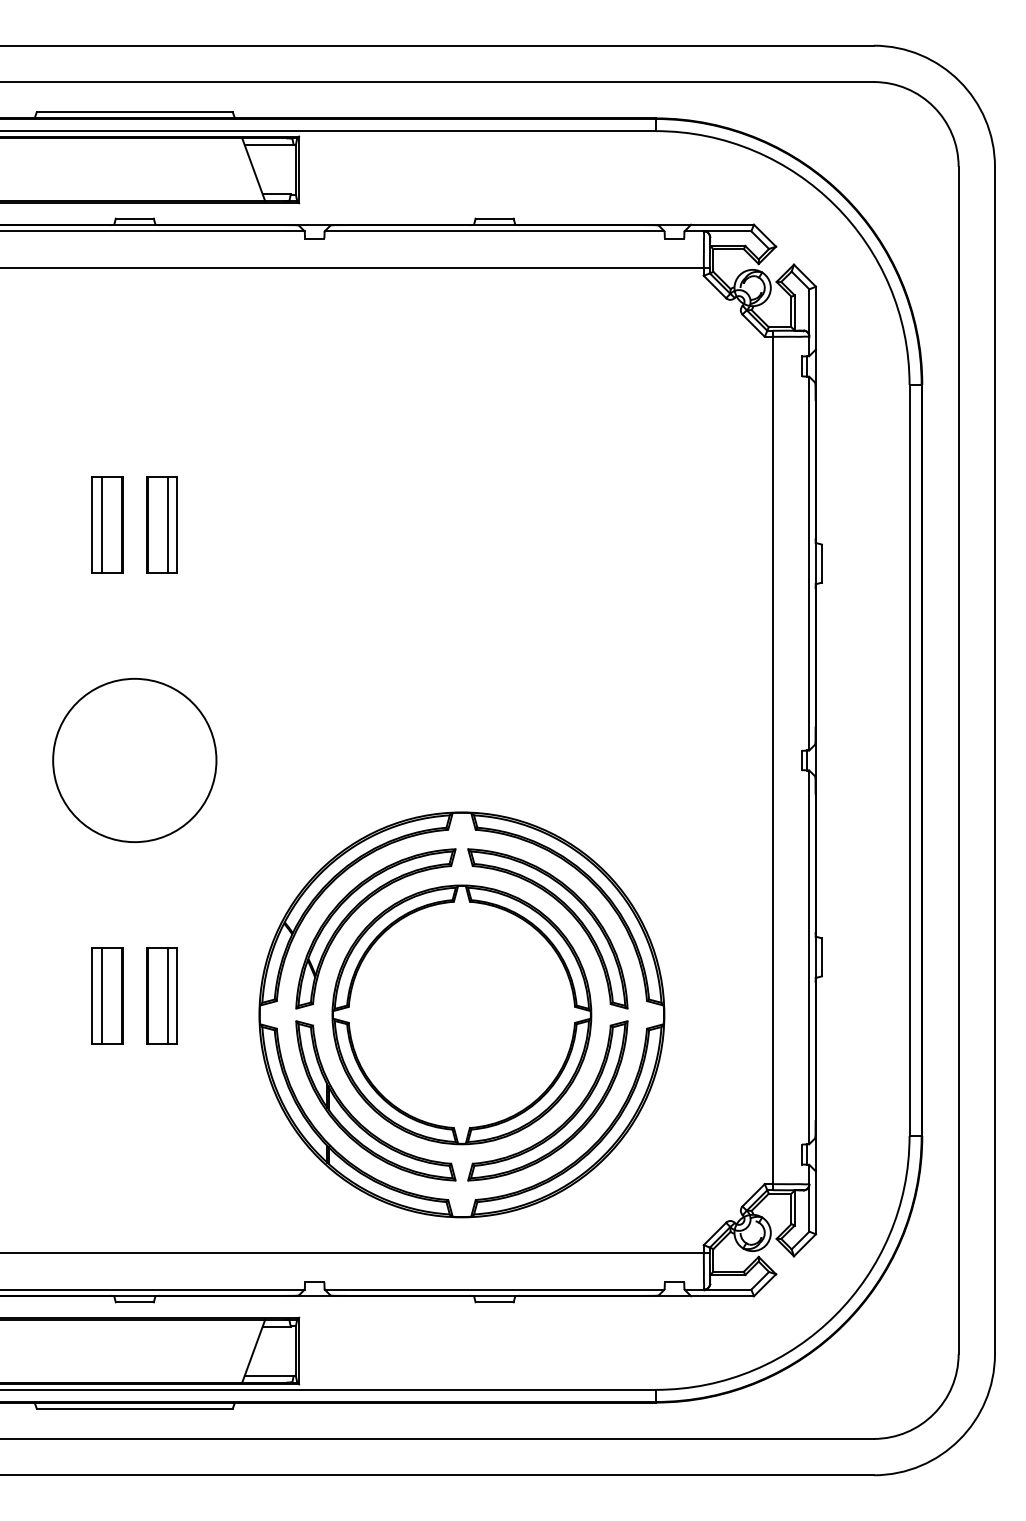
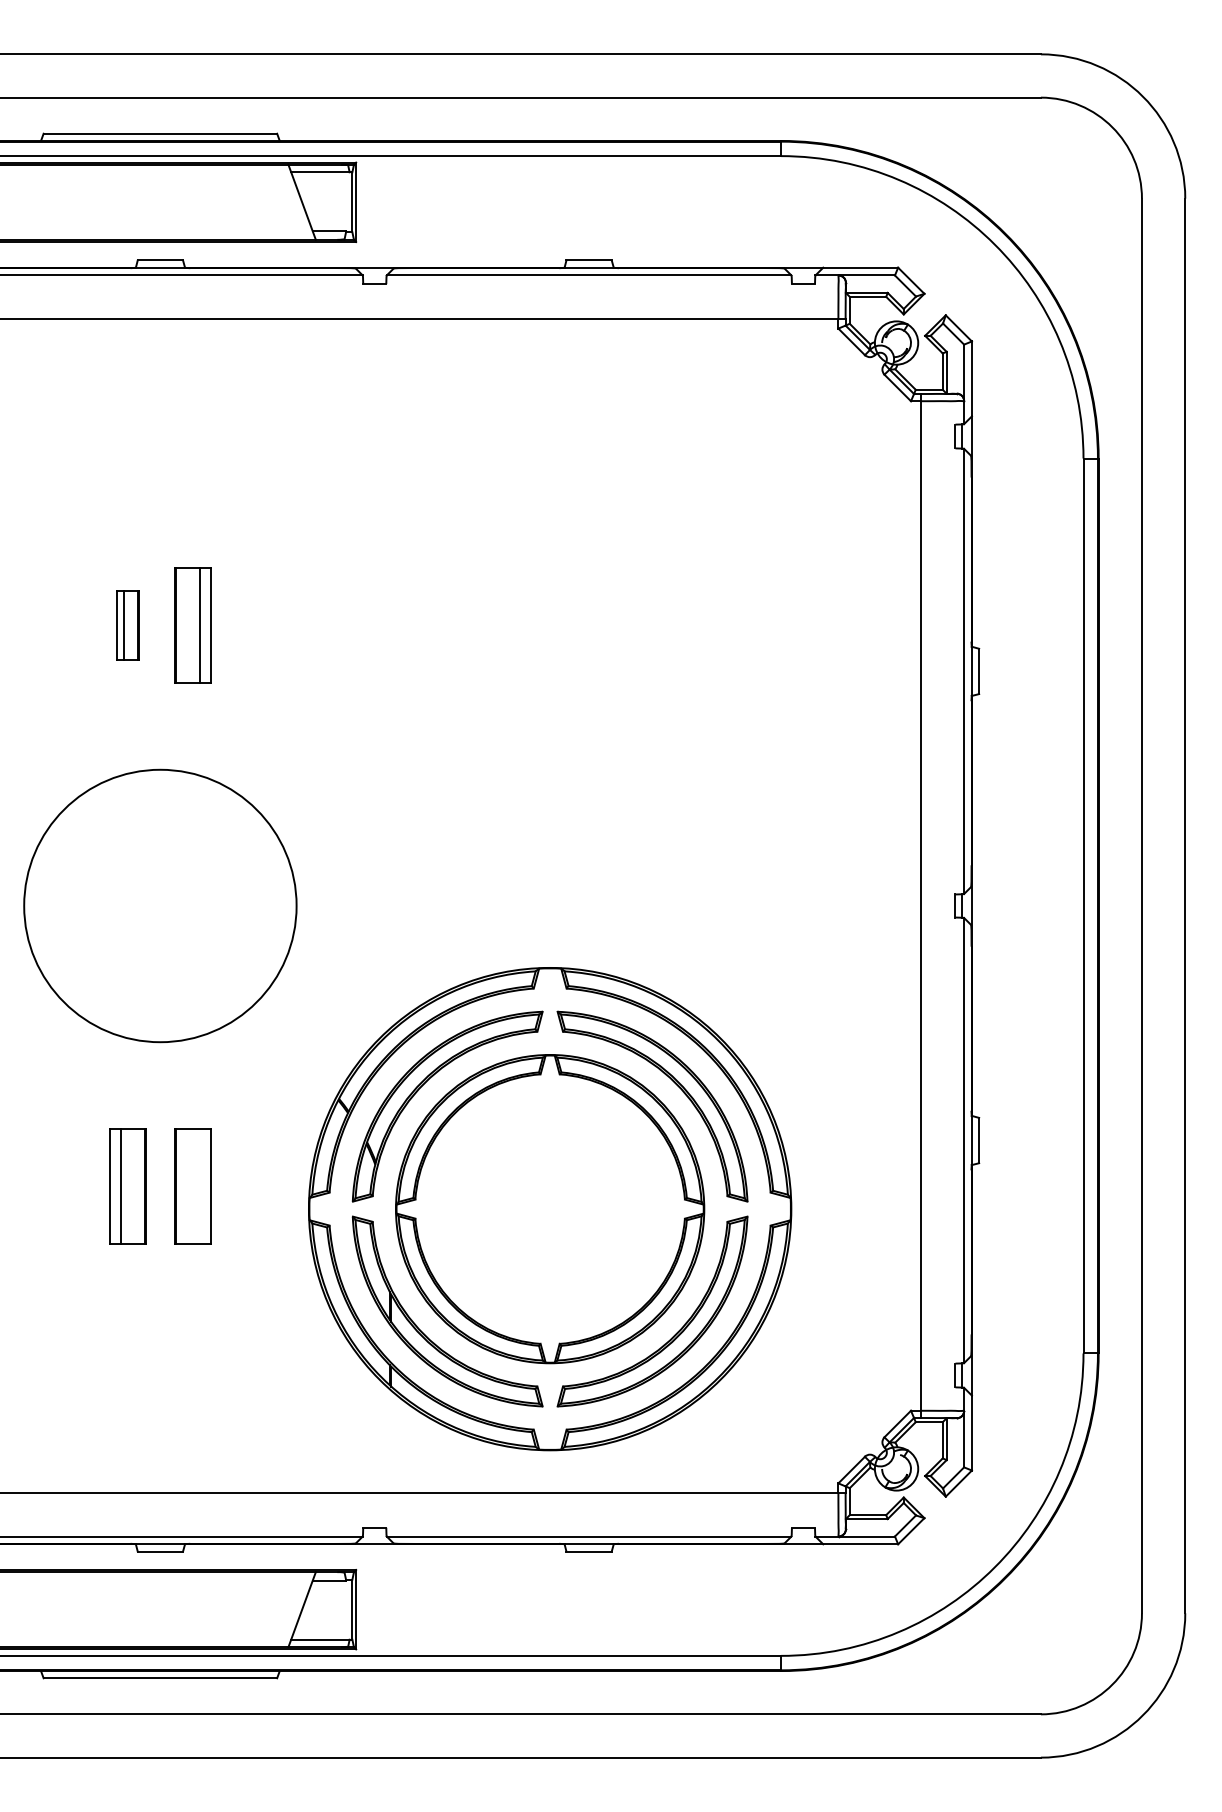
part: (107, 525) -> (127, 625), size x0.6
circle: (134, 760) -> (160, 905), size x1.4
line: (167, 995) -> (199, 1186), removed

